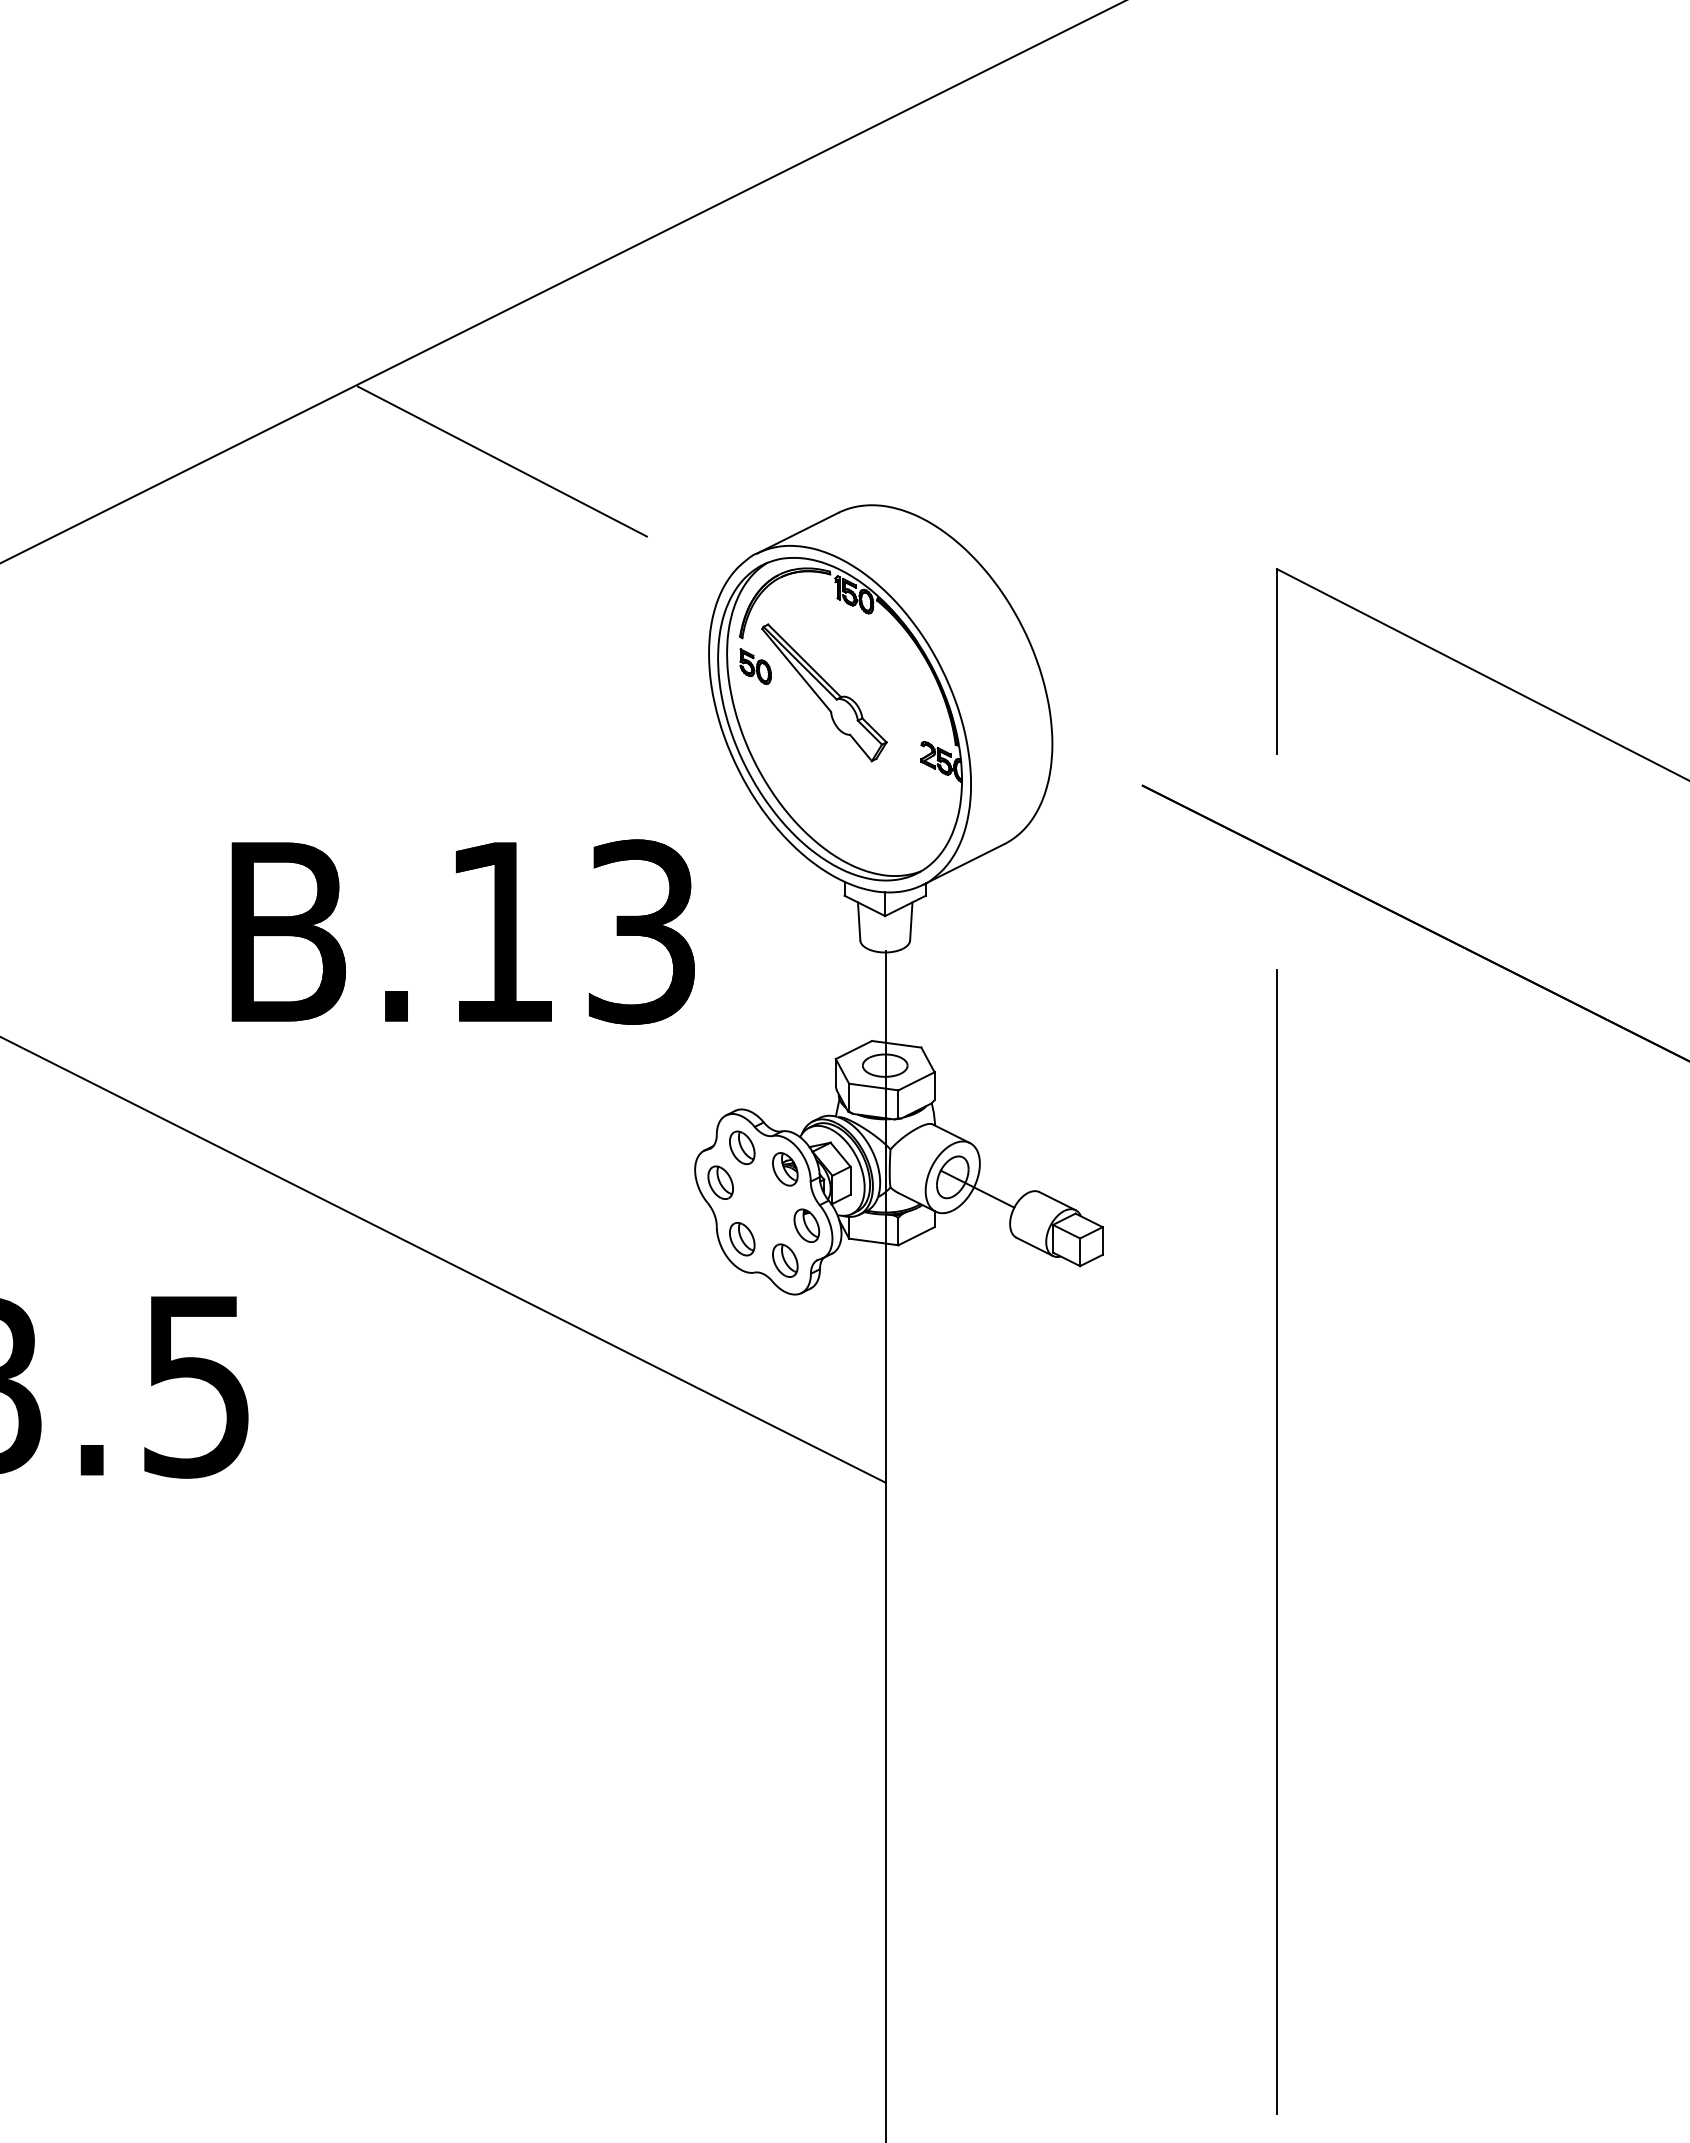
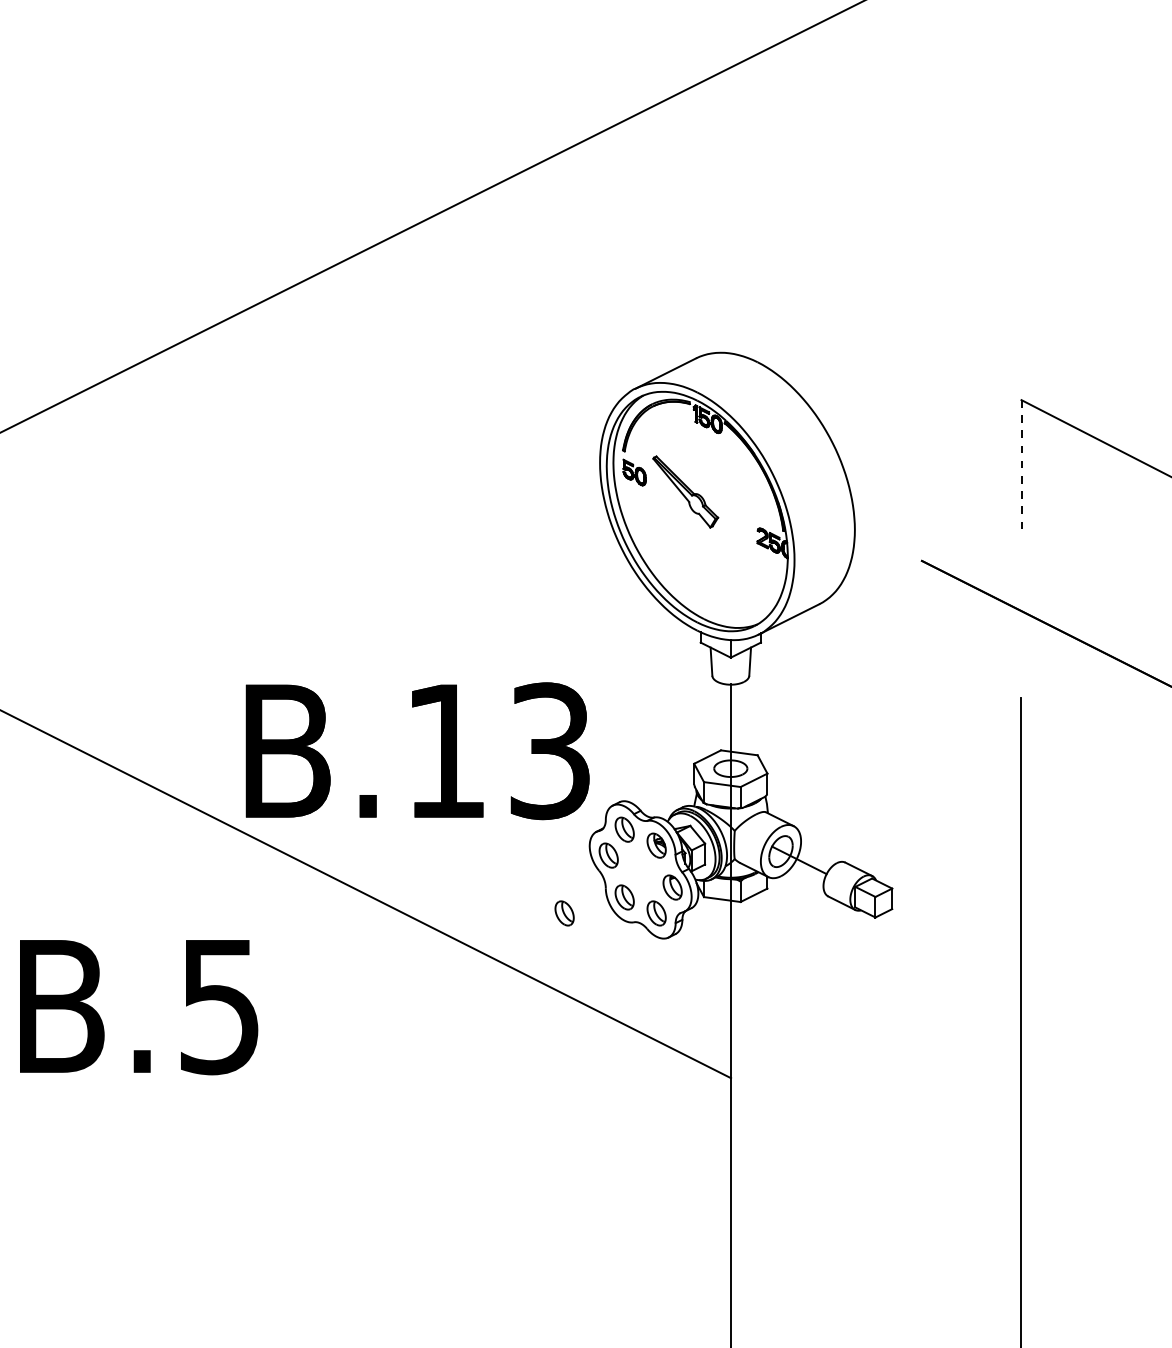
line: (501, 461) -> (446, 320), removed
line: (1276, 661) -> (1021, 468), solid -> dashed
part: (824, 692) -> (685, 491), size x0.7
text: (462, 931) -> (417, 750), moved
part: (661, 1260) -> (564, 913), added

